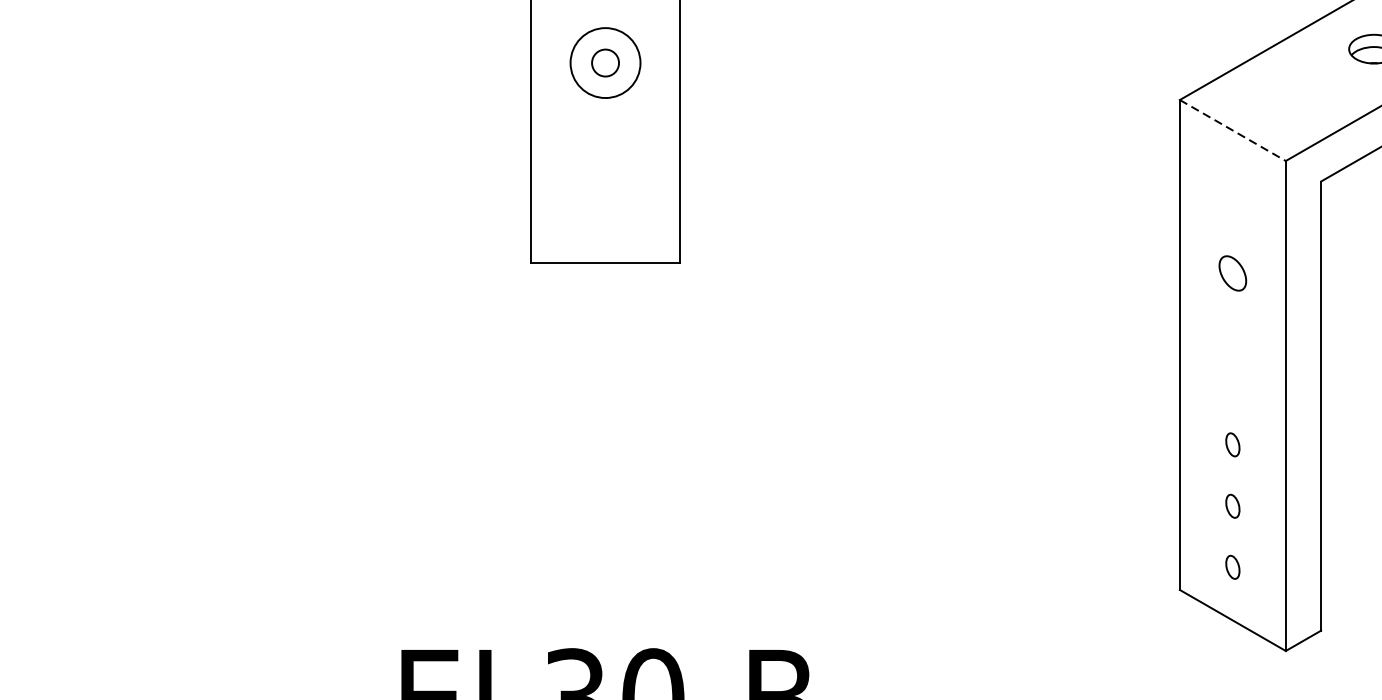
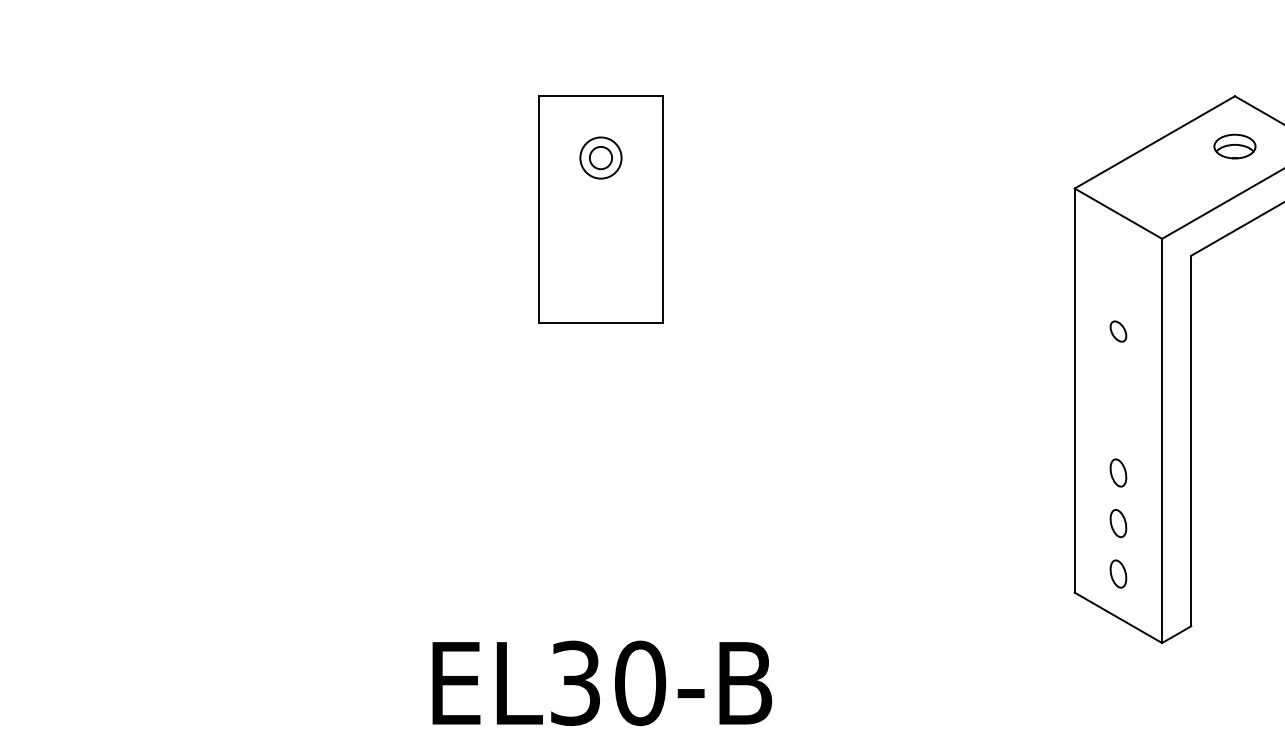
circle: (604, 62) -> (600, 157), size x0.71
line: (1232, 130) -> (1118, 213), dashed -> solid
part: (1232, 273) -> (1118, 331), size x0.71
part: (1232, 444) -> (1118, 472), size x1.43
part: (1232, 506) -> (1118, 523), size x1.43
part: (1232, 566) -> (1118, 573), size x1.43

